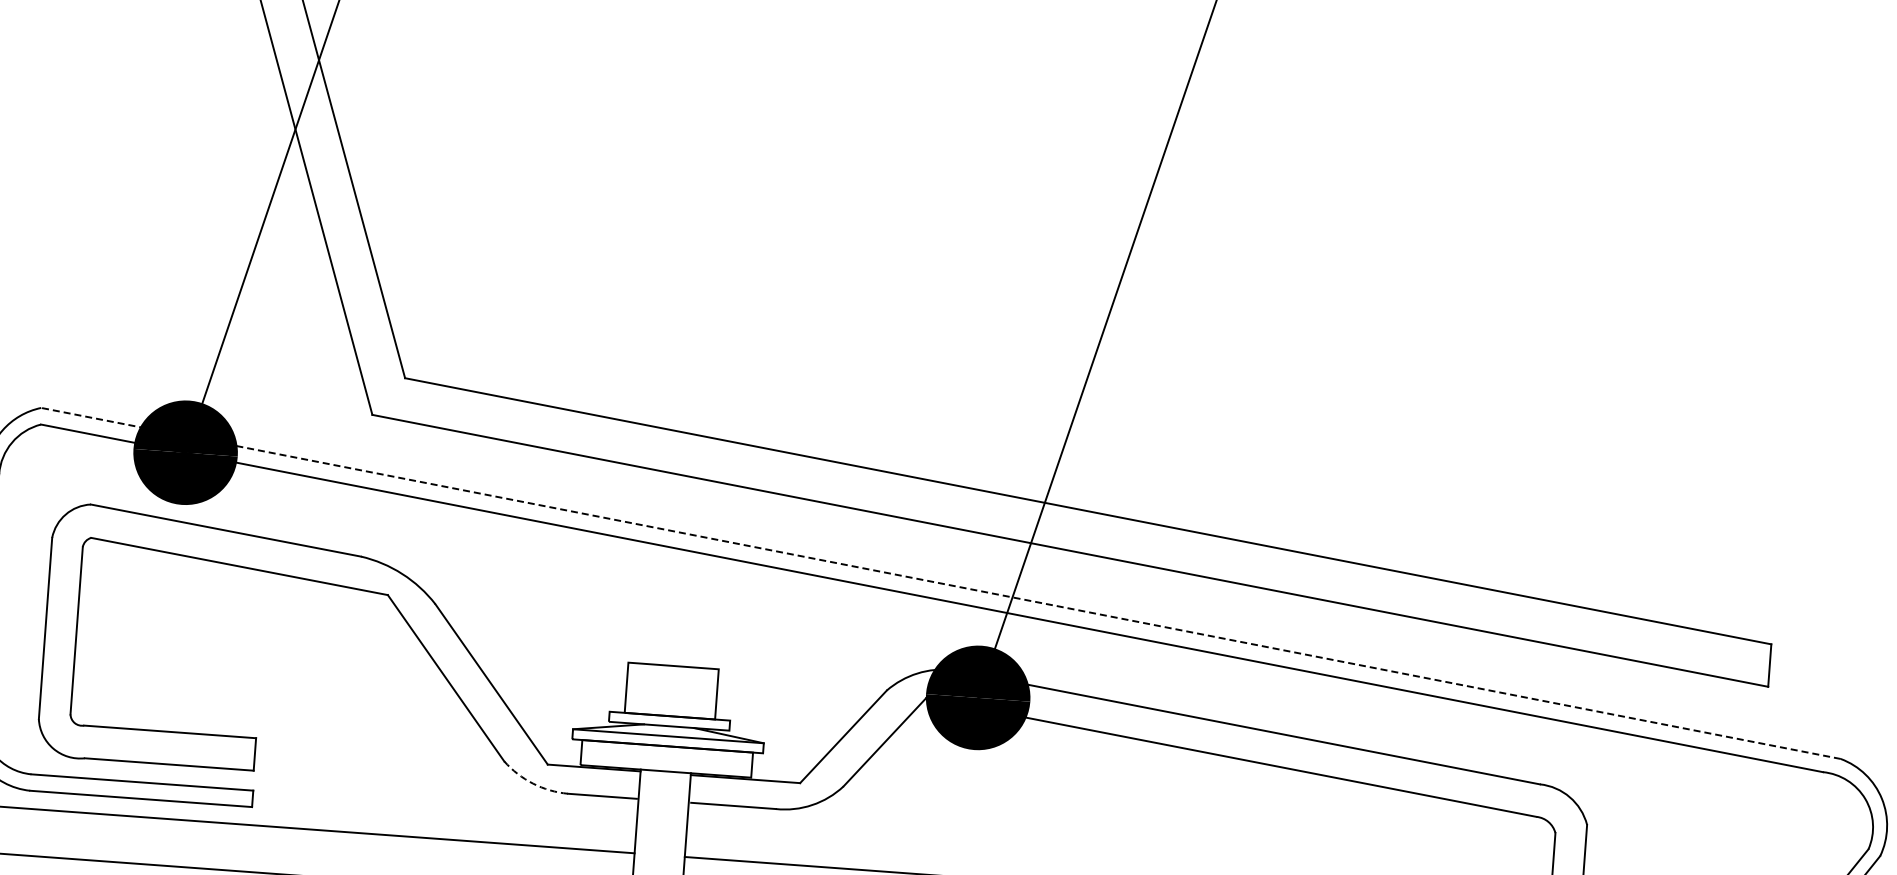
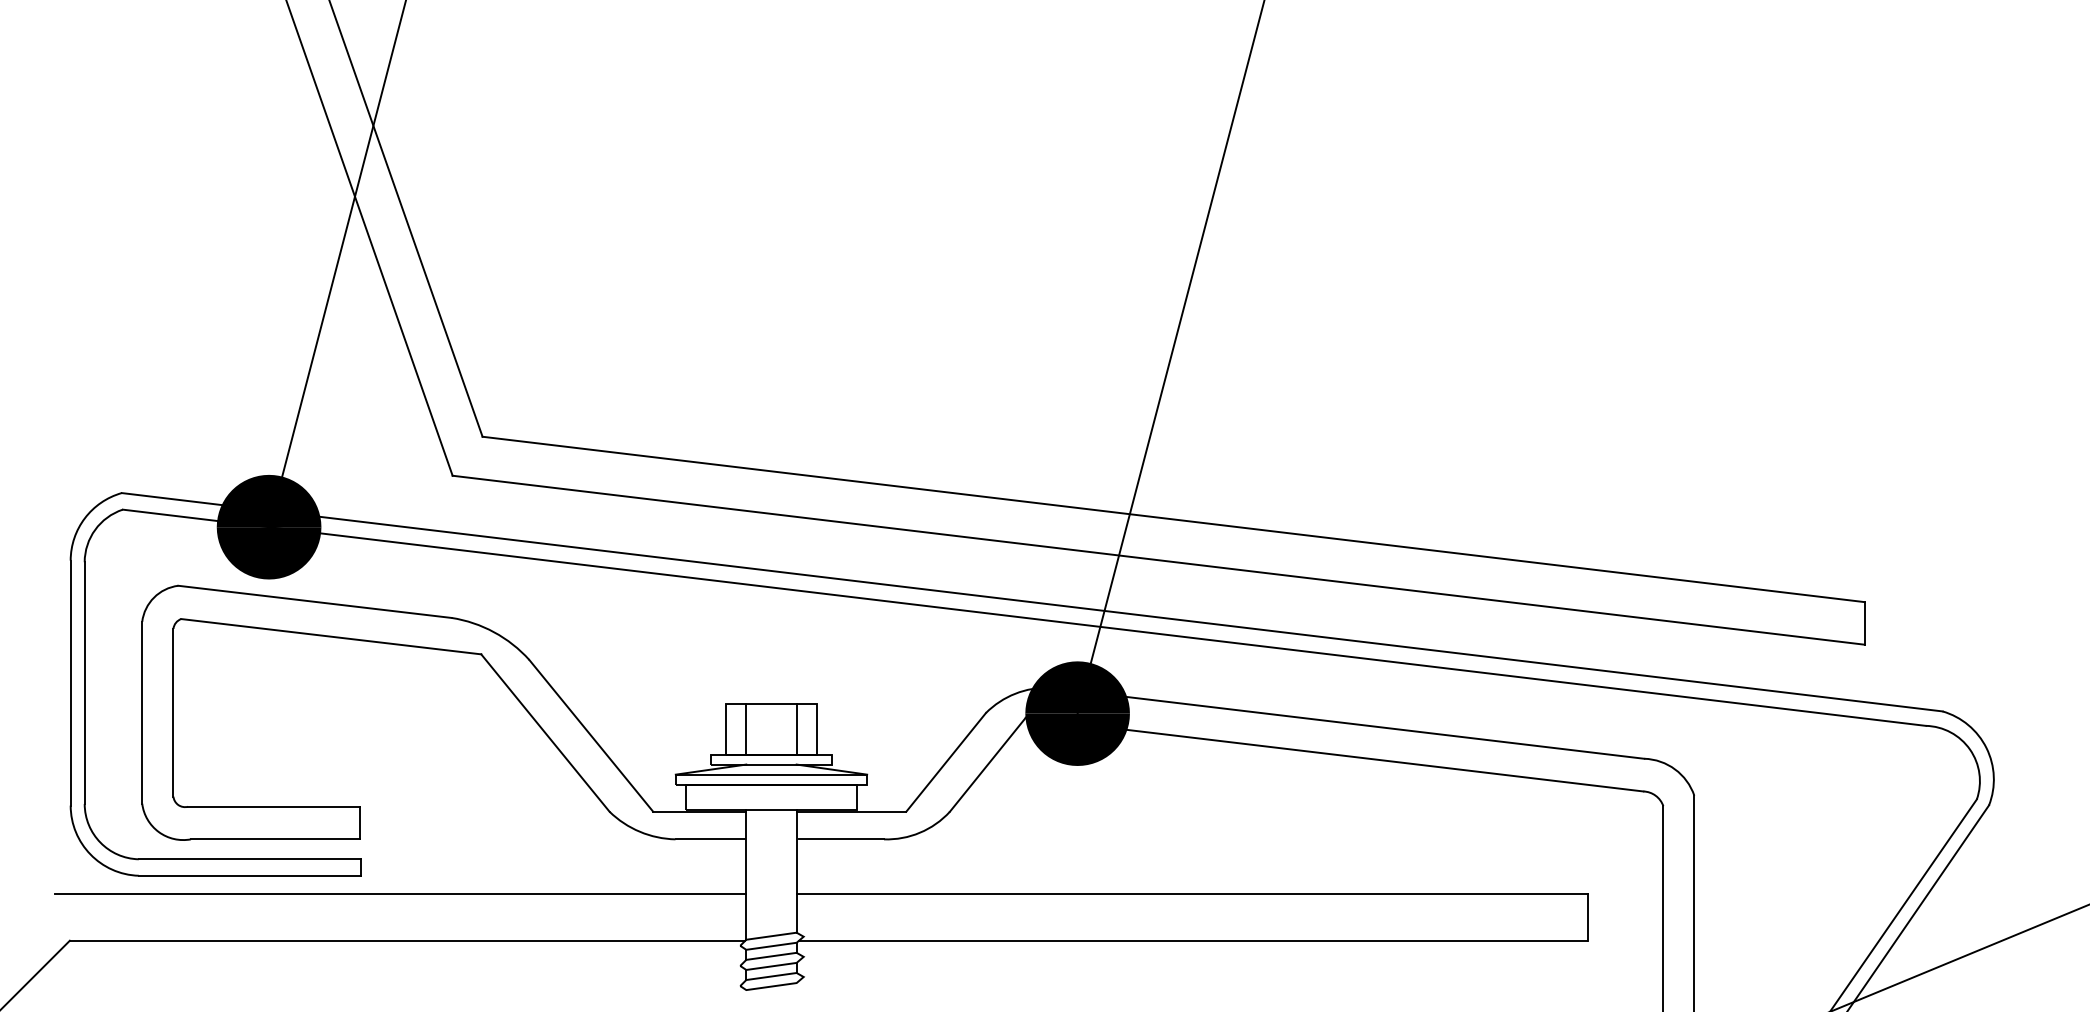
line: (941, 583) -> (1032, 602), dashed -> solid
line: (646, 689) -> (746, 729), added
line: (696, 693) -> (796, 729), added
arc: (532, 783) -> (639, 831), dashed -> solid

